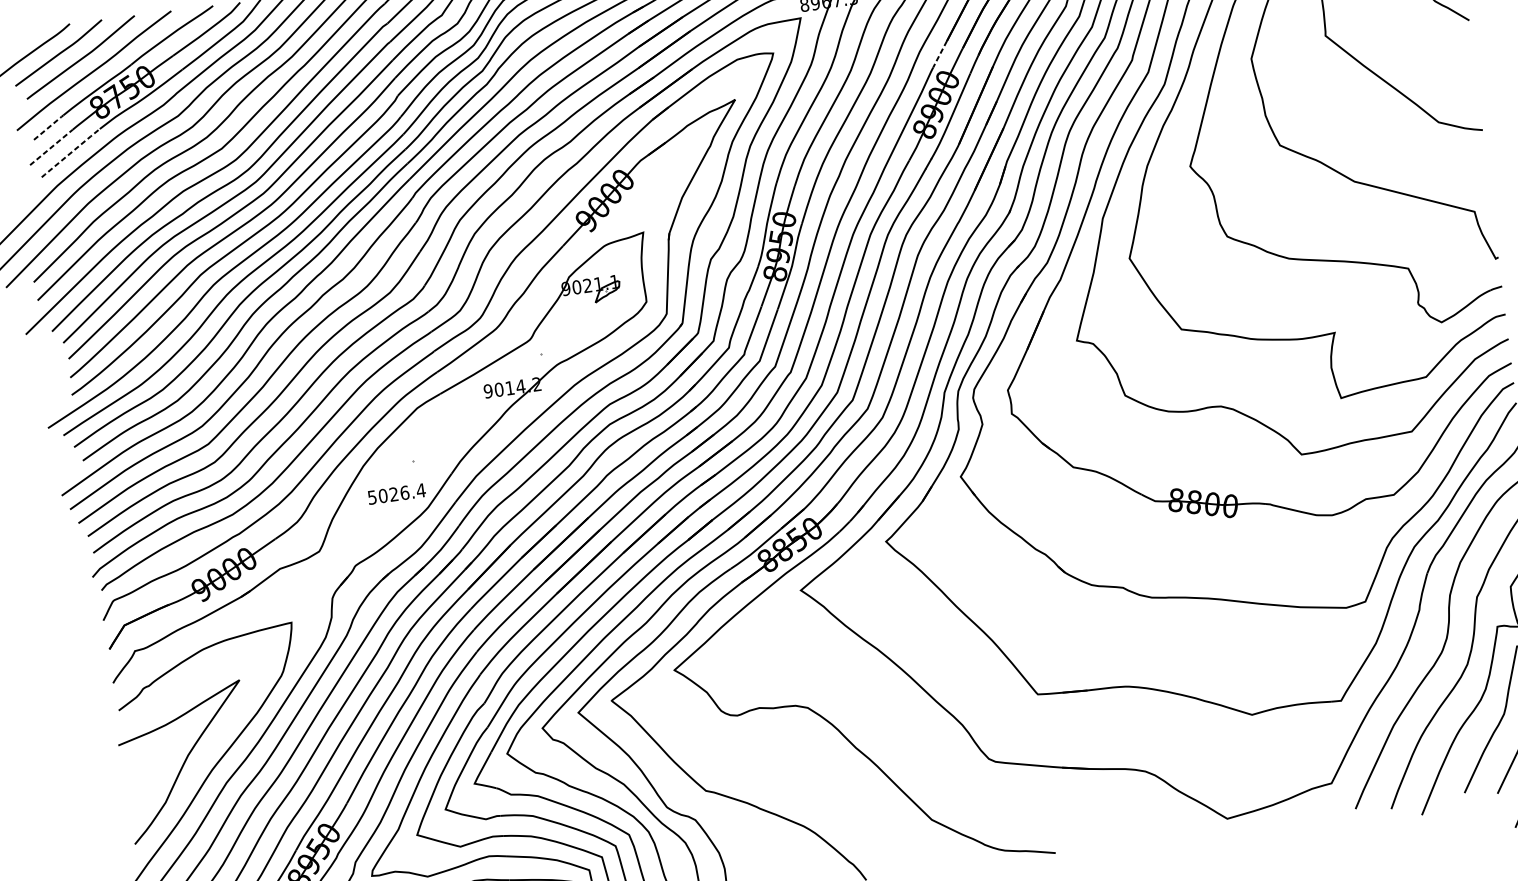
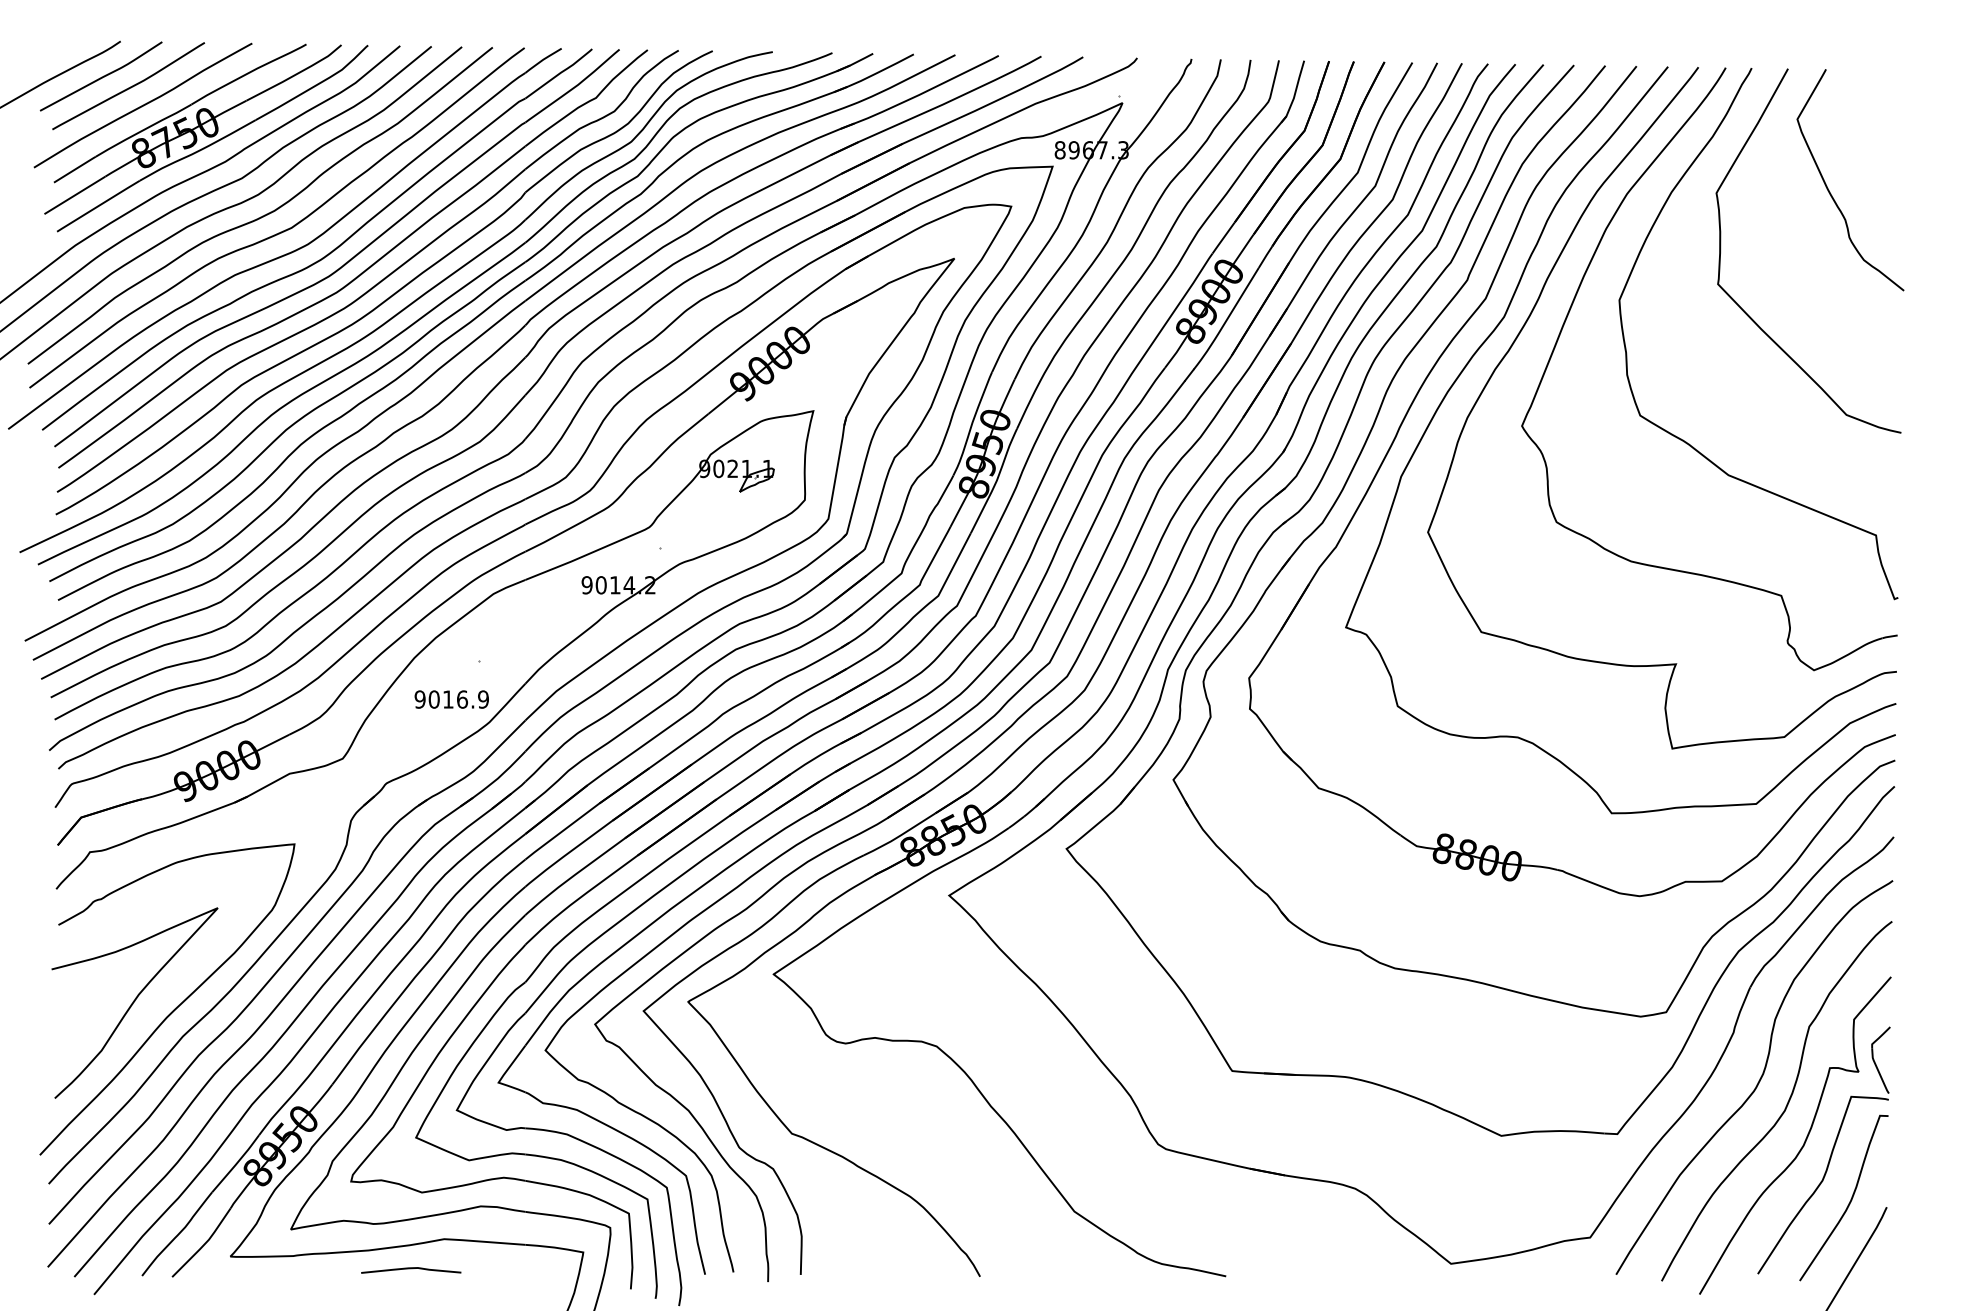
line: (939, 55) -> (1222, 239), dashed -> solid
line: (49, 127) -> (75, 169), dashed -> solid
line: (51, 147) -> (74, 195), dashed -> solid
line: (70, 152) -> (98, 205), dashed -> solid
text: (396, 494) -> (451, 699), 5026.4 -> 9016.9

